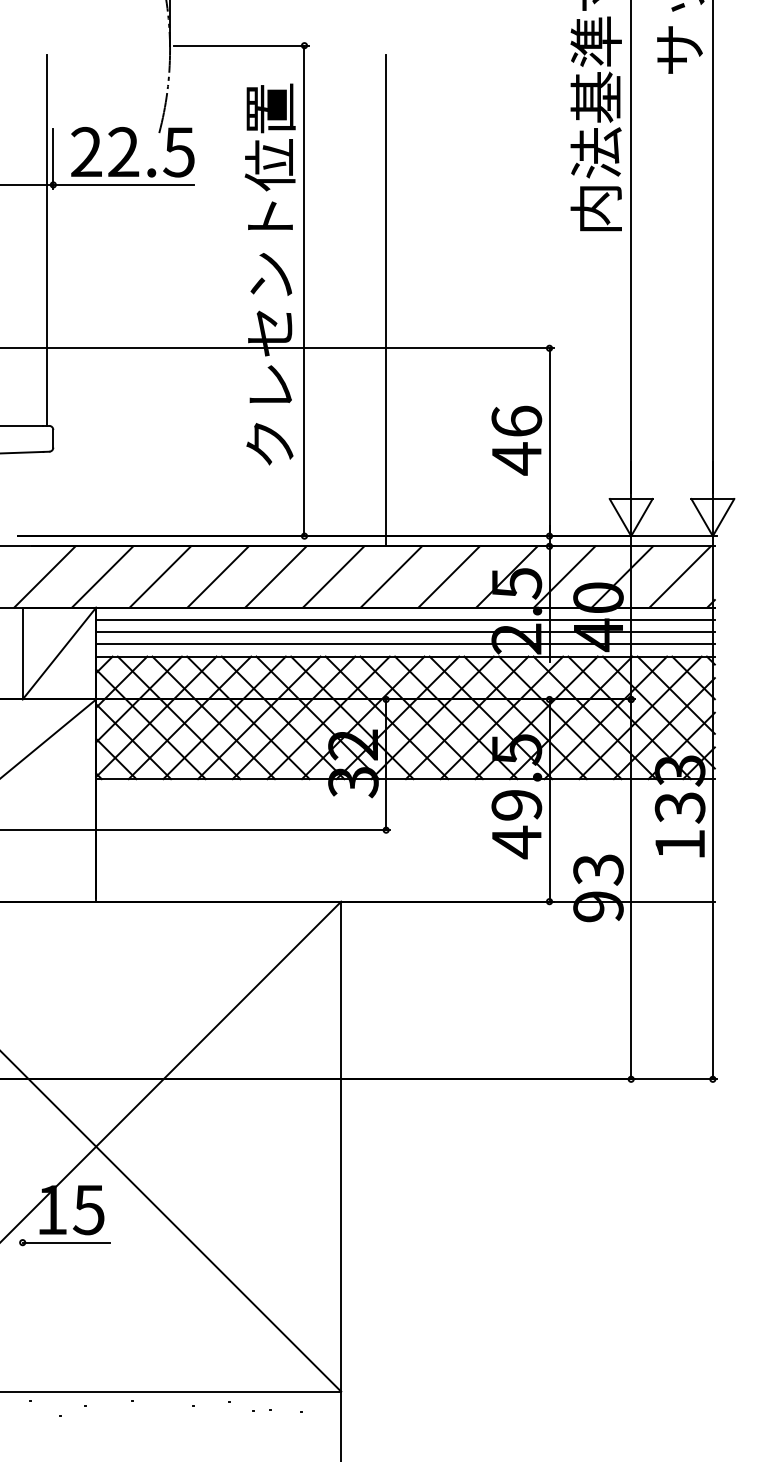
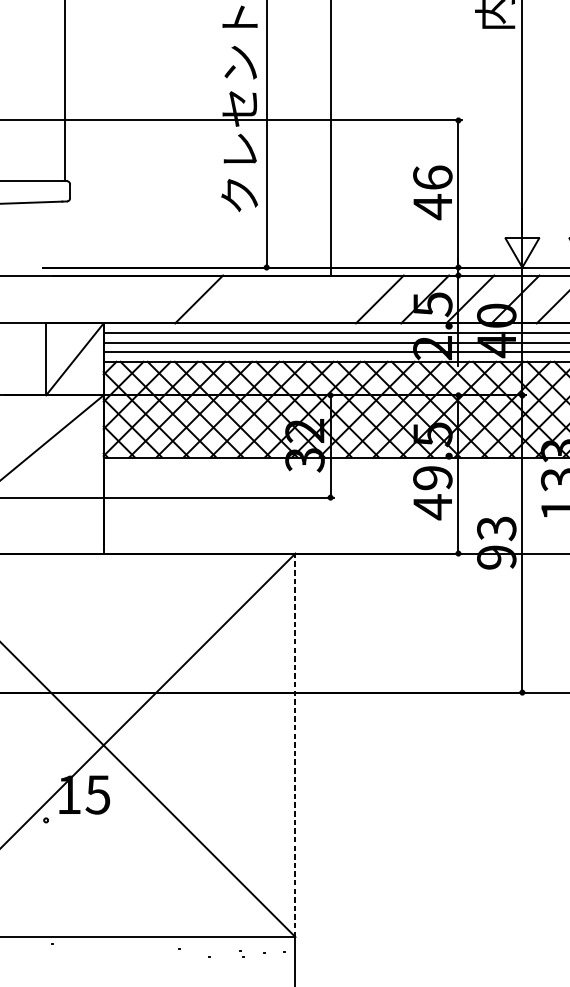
line: (44, 576) -> (63, 299), removed
line: (102, 576) -> (108, 299), removed
line: (160, 576) -> (154, 299), removed
line: (275, 576) -> (243, 299), removed
line: (333, 576) -> (289, 299), removed
line: (391, 576) -> (334, 299), removed
line: (341, 1146) -> (295, 745), solid -> dashed
line: (65, 1242) -> (79, 820), removed

